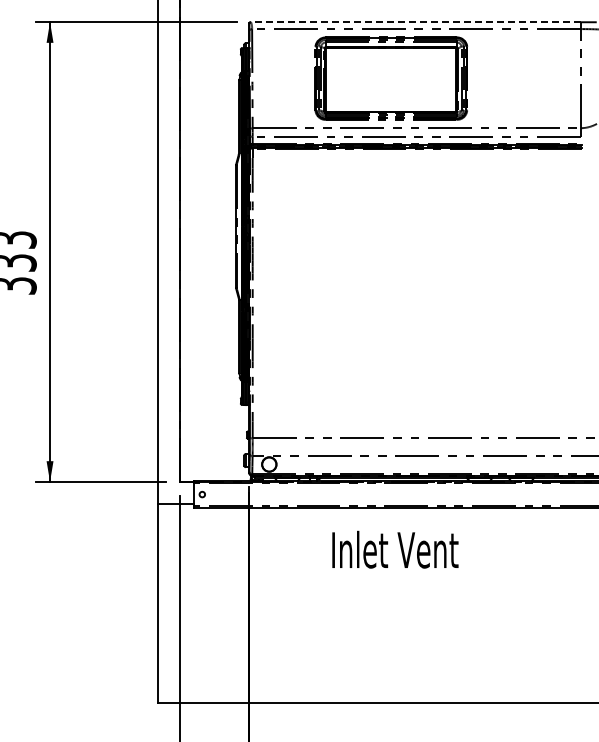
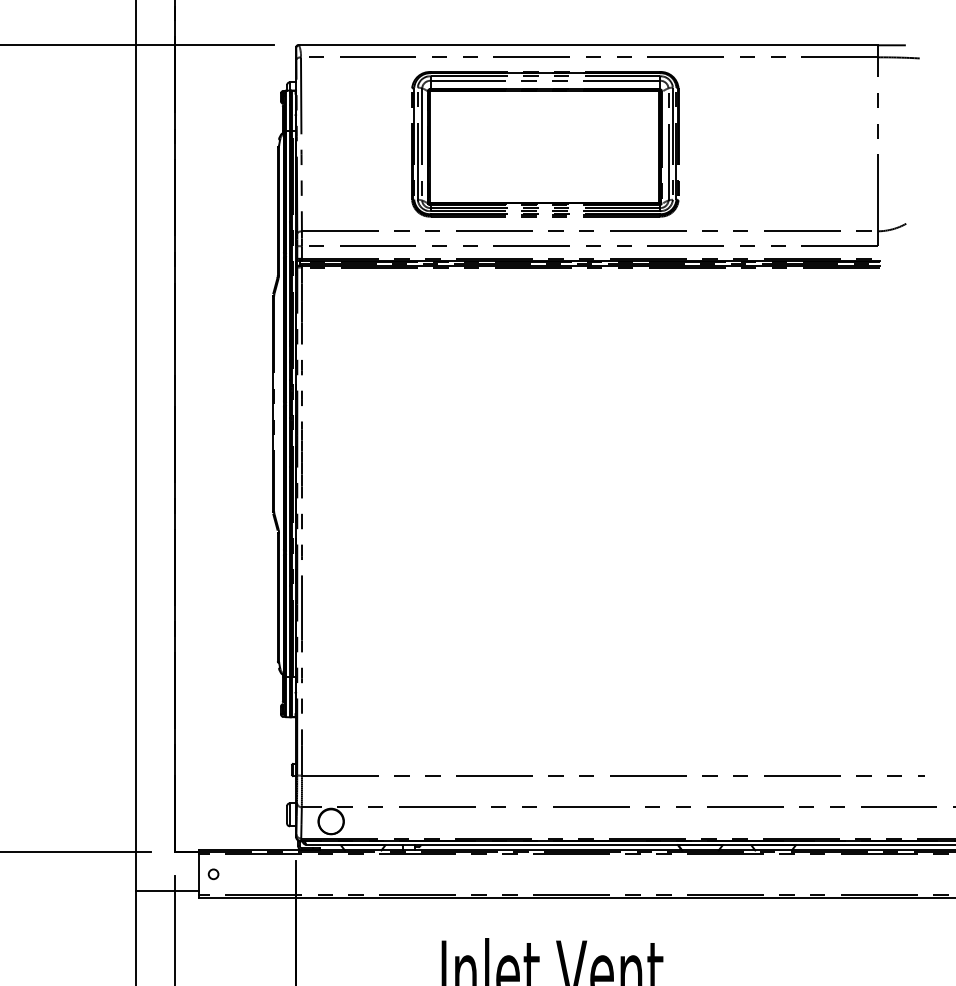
line: (416, 22) -> (589, 45), dashed -> solid

